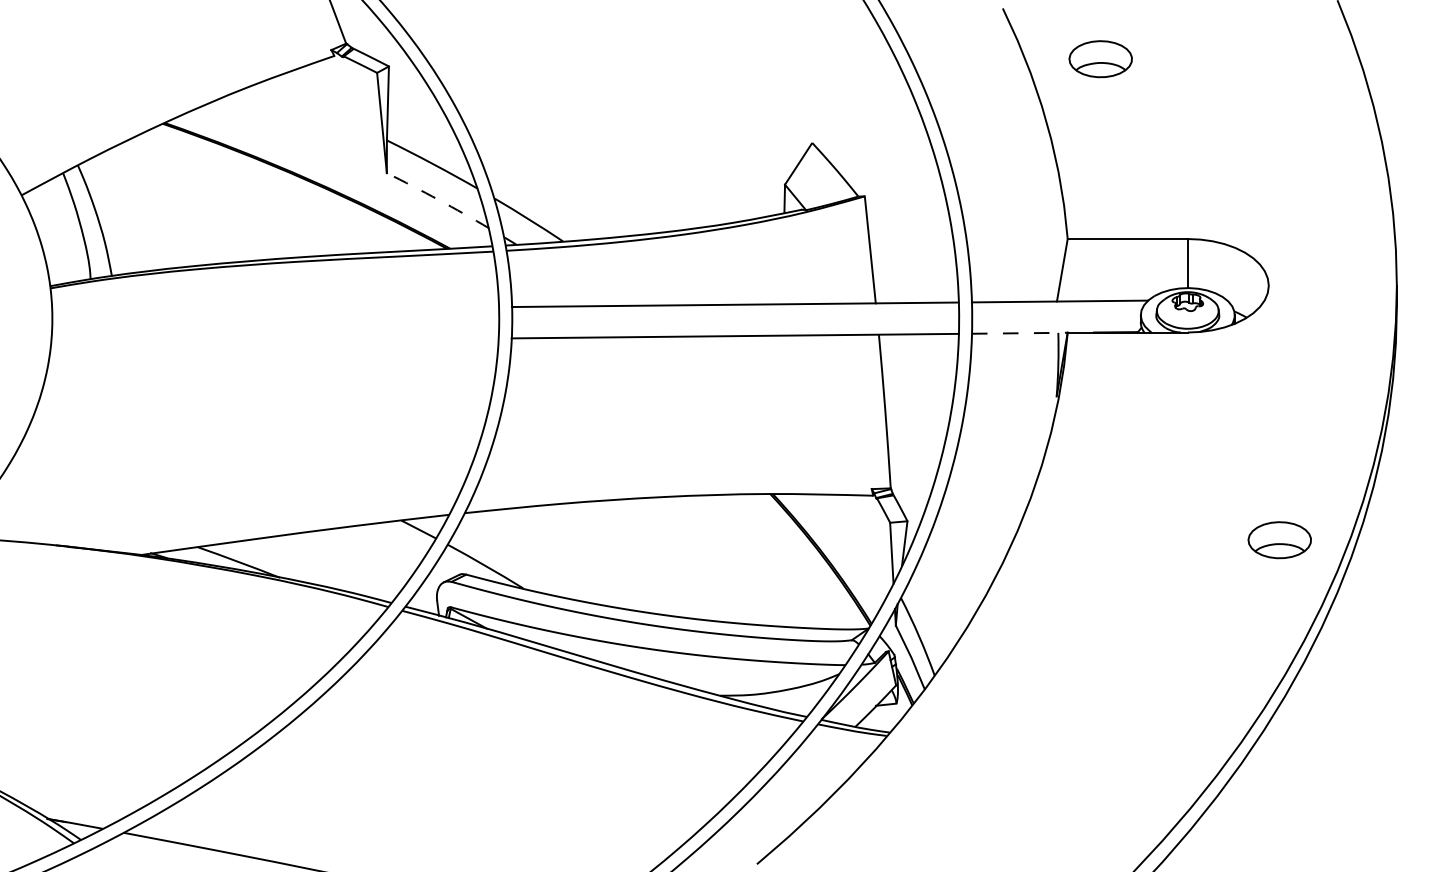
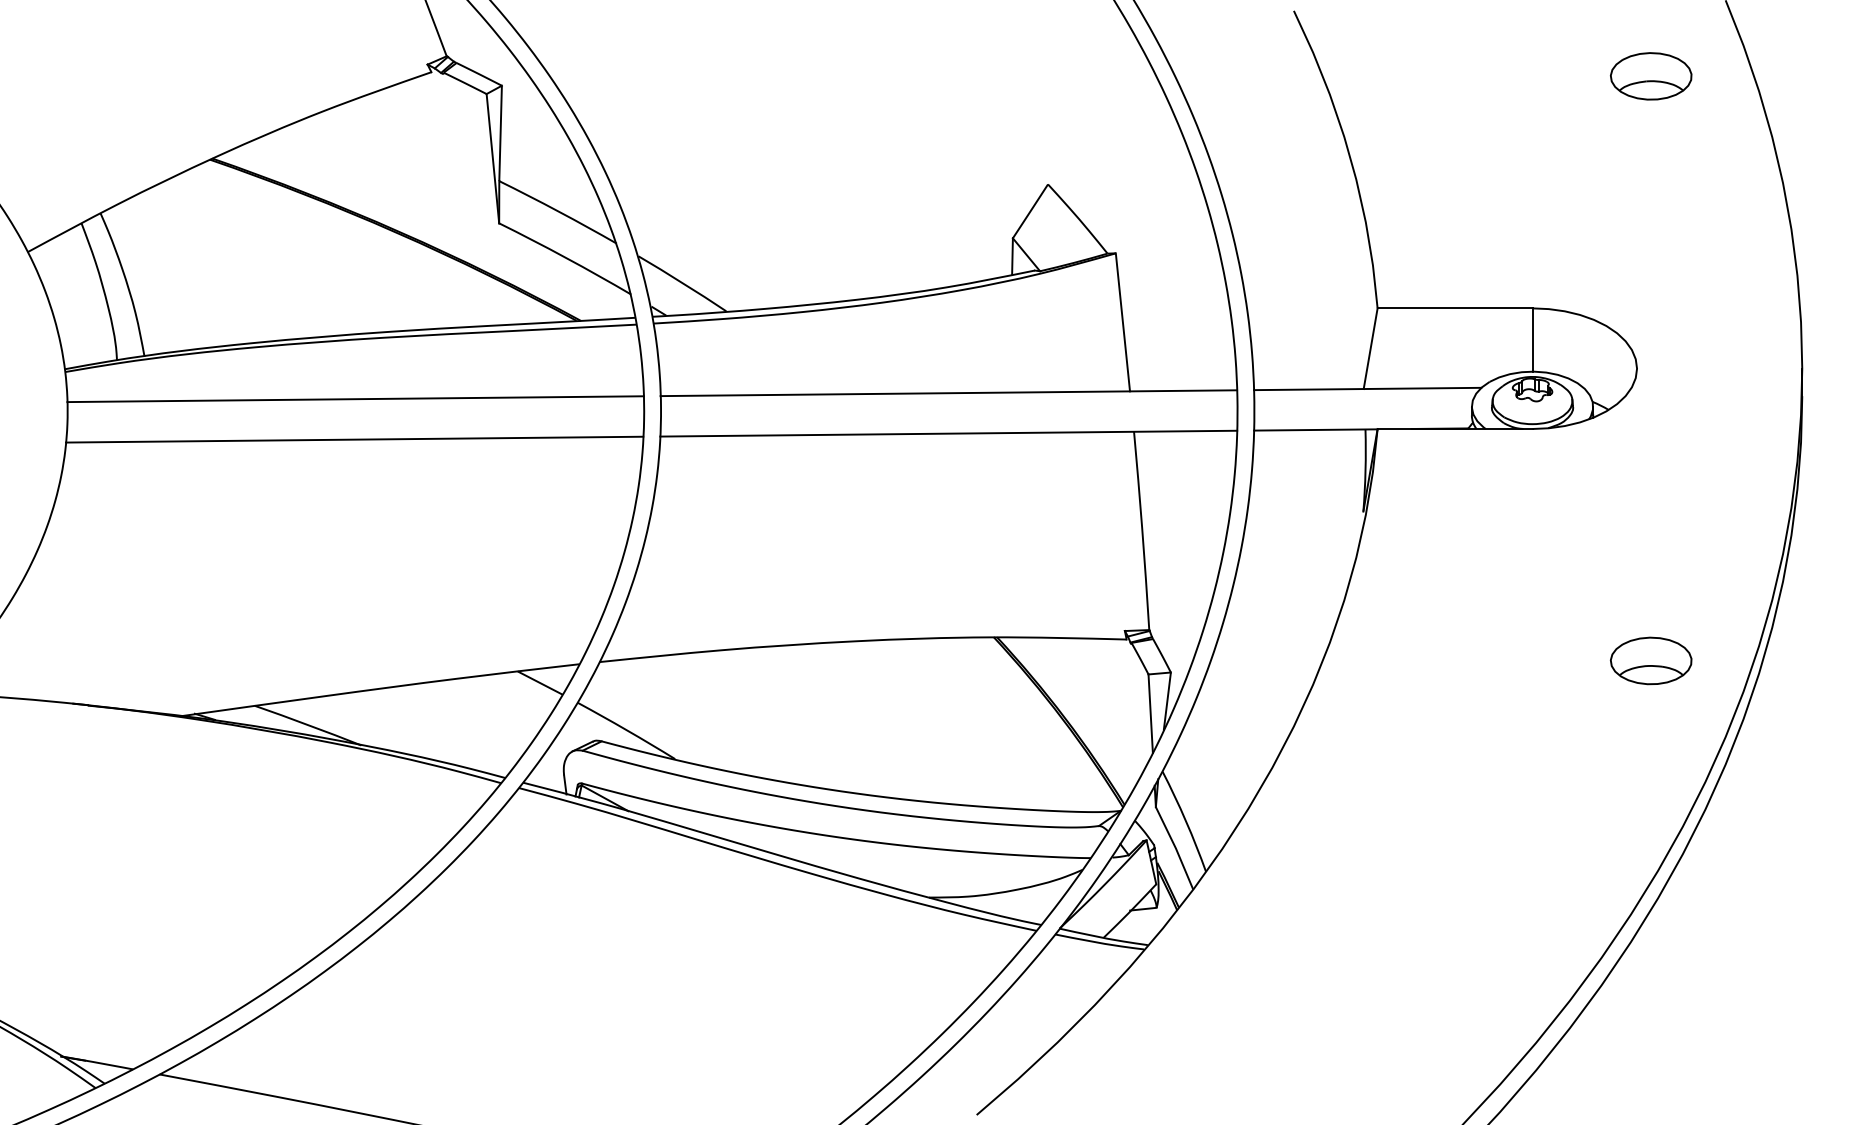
part: (1100, 59) -> (1651, 76), moved
arc: (438, 199) -> (565, 257), dashed -> solid
line: (275, 309) -> (355, 399), added
line: (1019, 332) -> (1315, 429), dashed -> solid
line: (274, 340) -> (354, 439), added
part: (1280, 539) -> (1651, 660), moved

